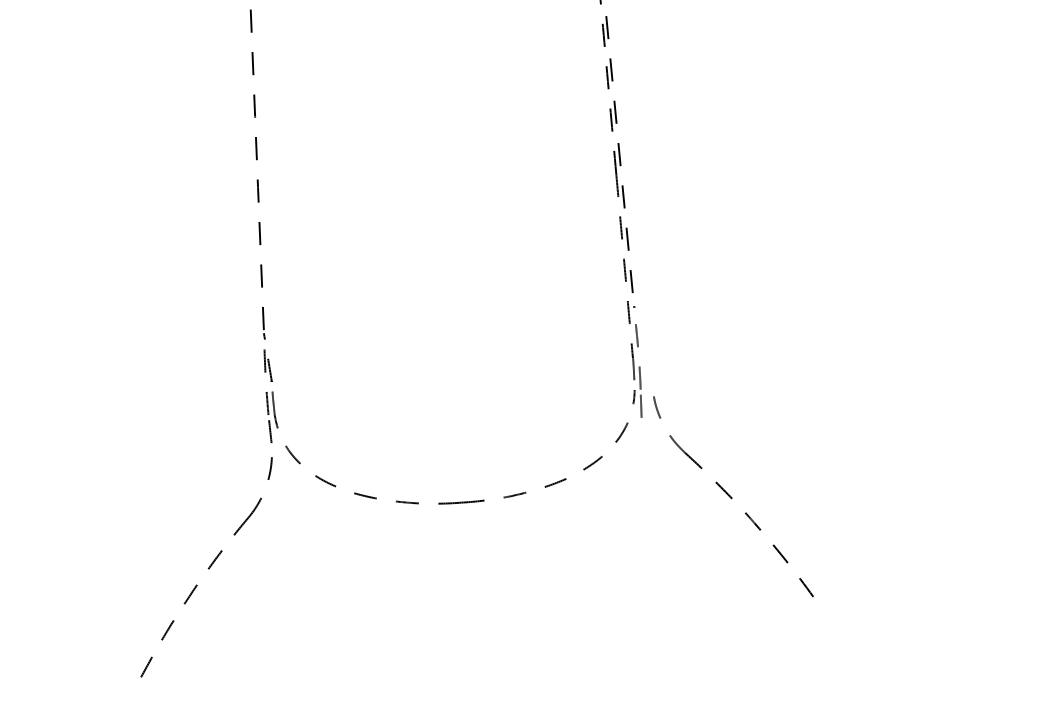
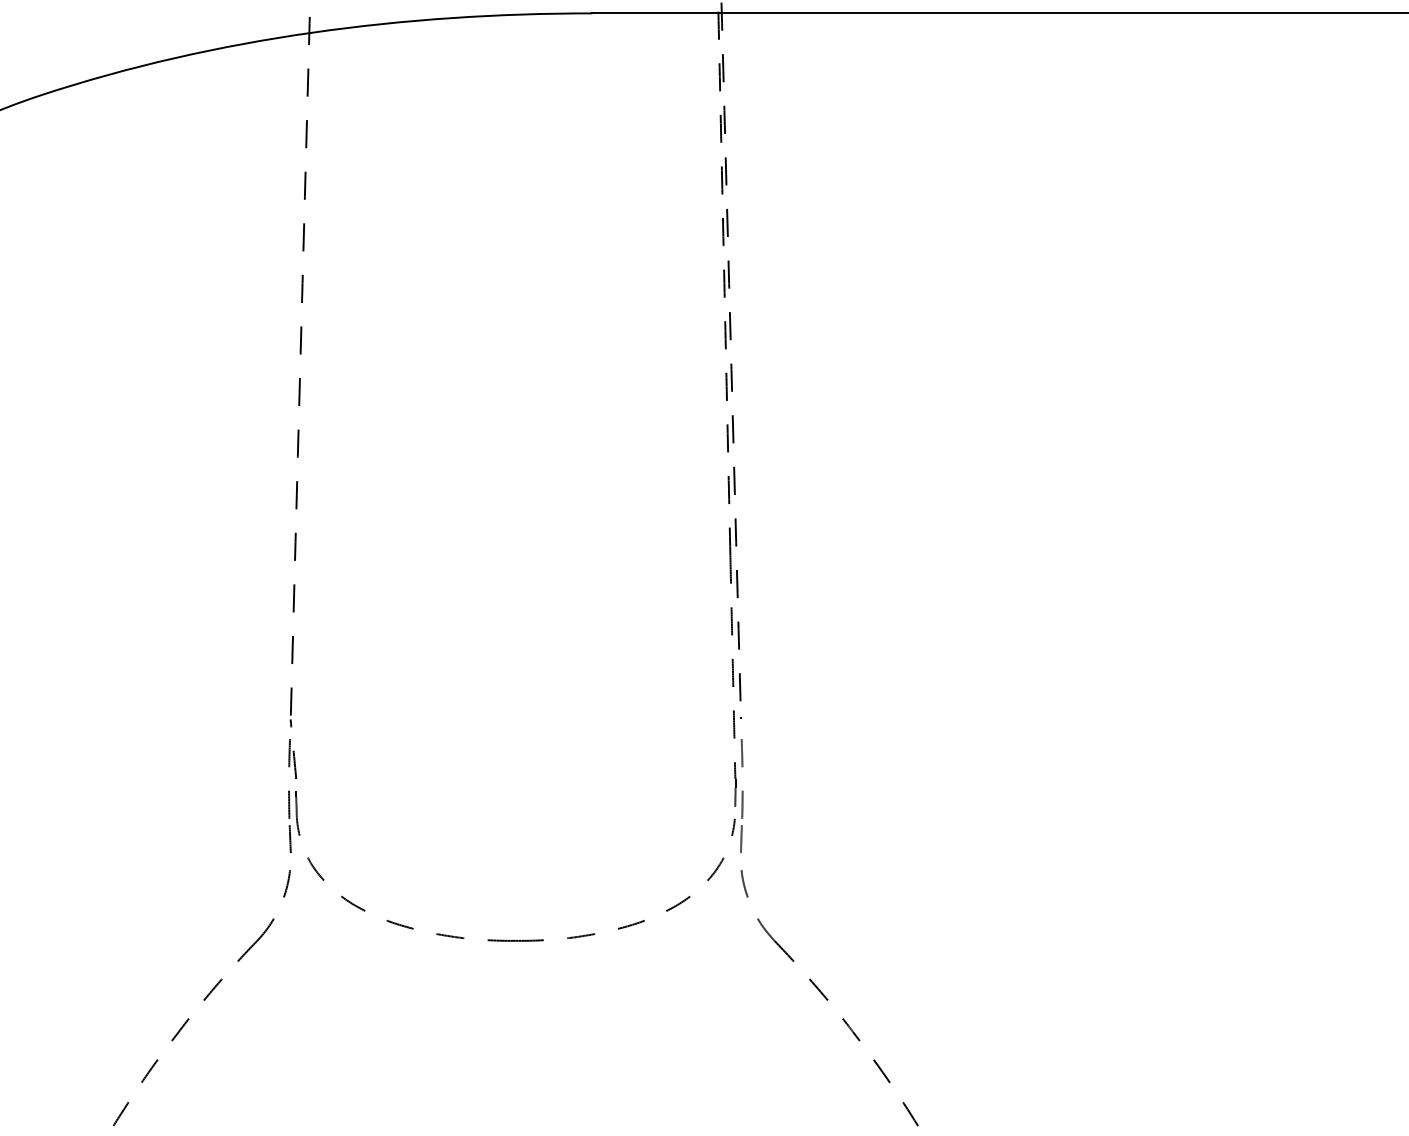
part: (733, 497) -> (829, 998), moved

